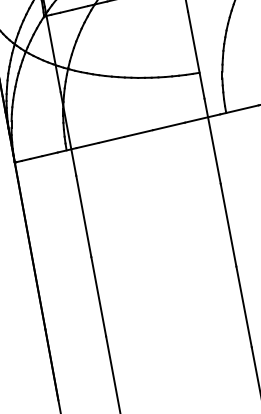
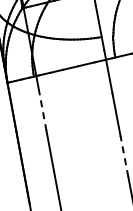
line: (83, 214) -> (42, 109), solid -> dashed
line: (244, 306) -> (124, 156), solid -> dashed

